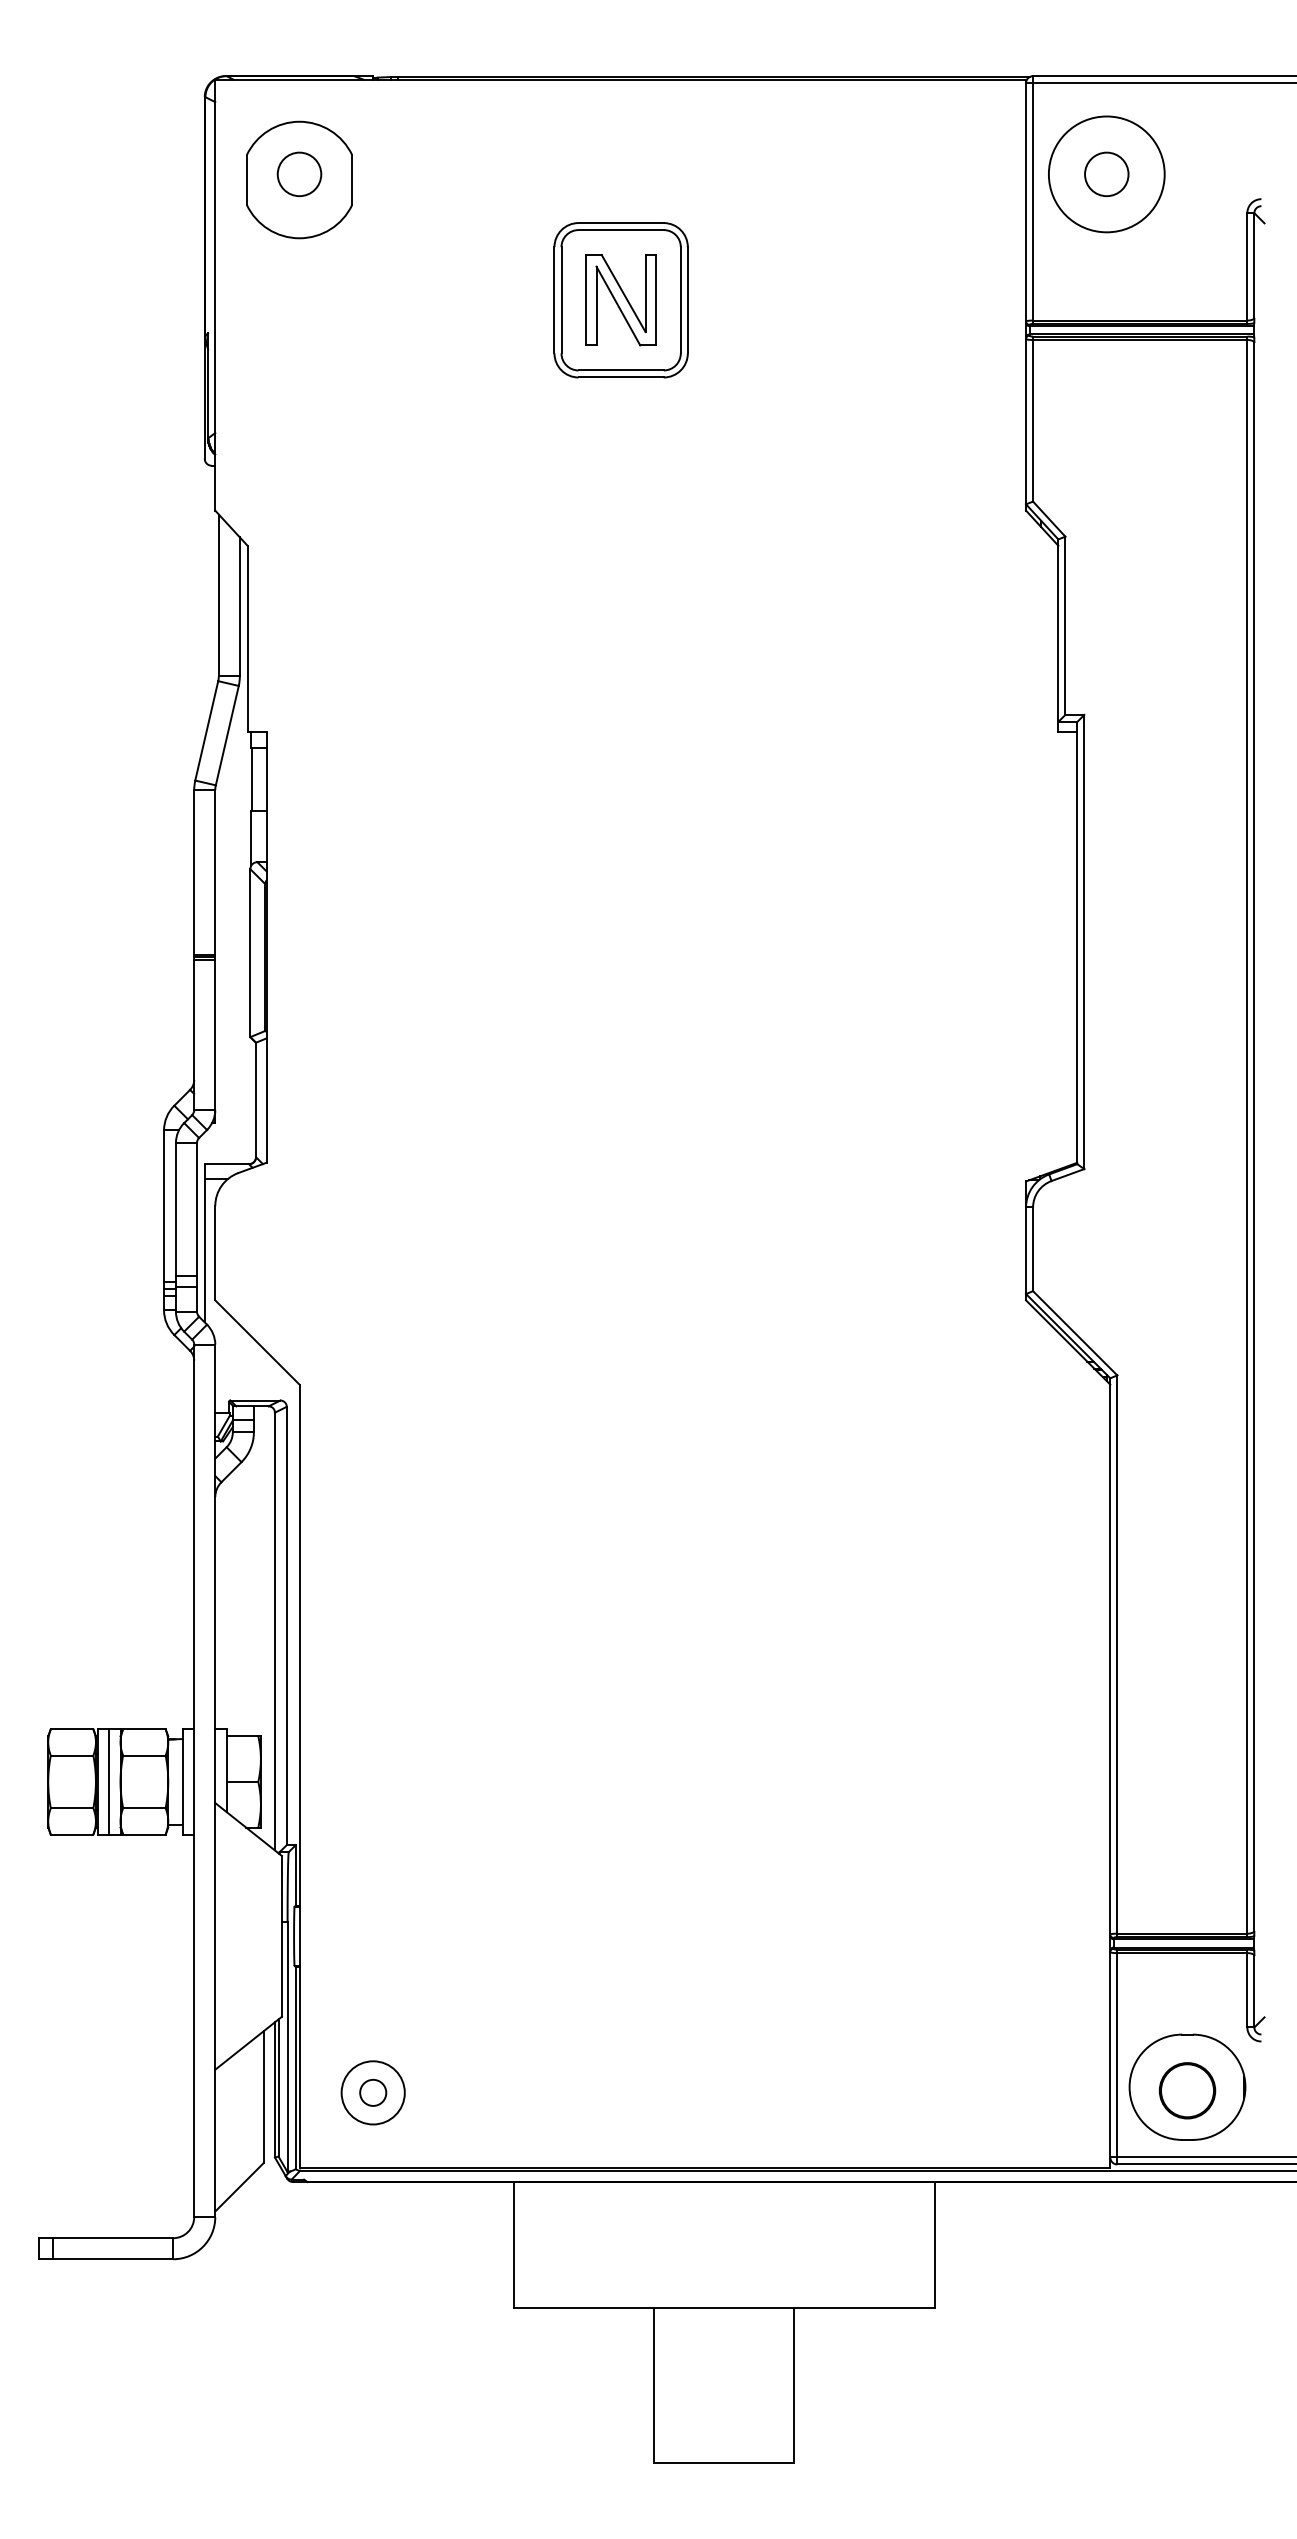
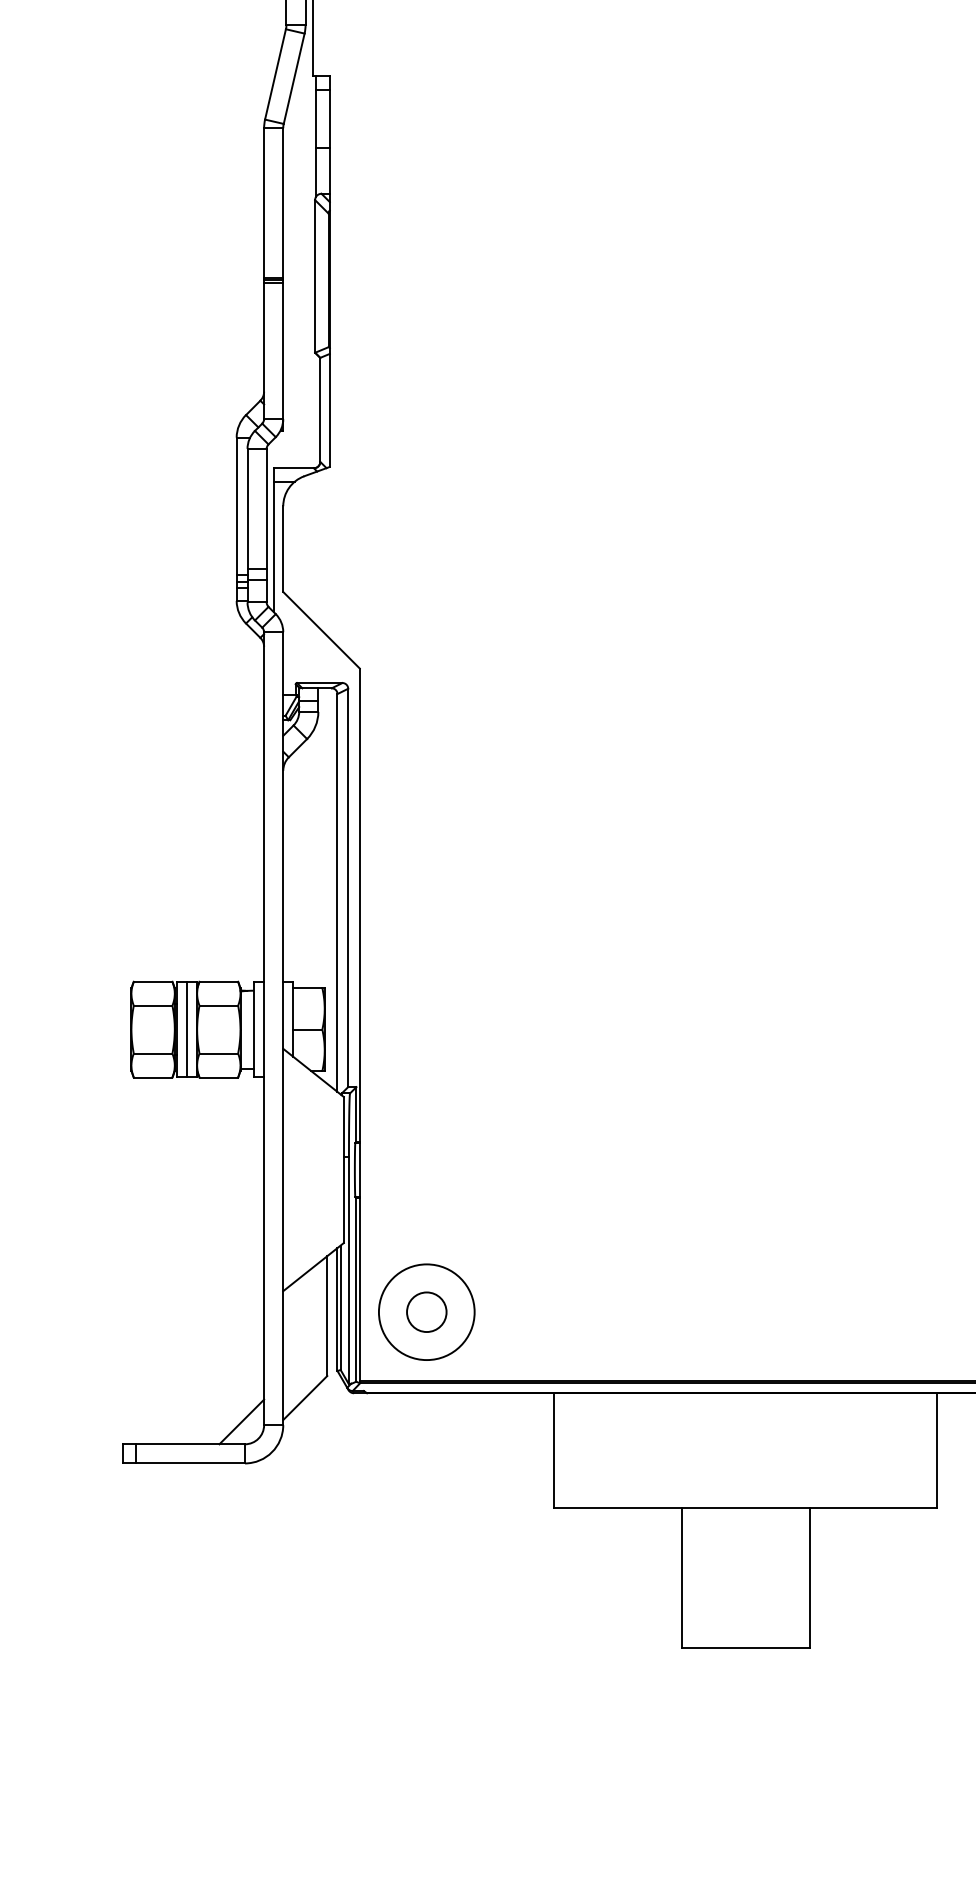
circle: (372, 2092) -> (426, 1311), size x1.67
circle: (372, 2092) -> (426, 1311), size x1.67
line: (169, 2213) -> (241, 1421), added

